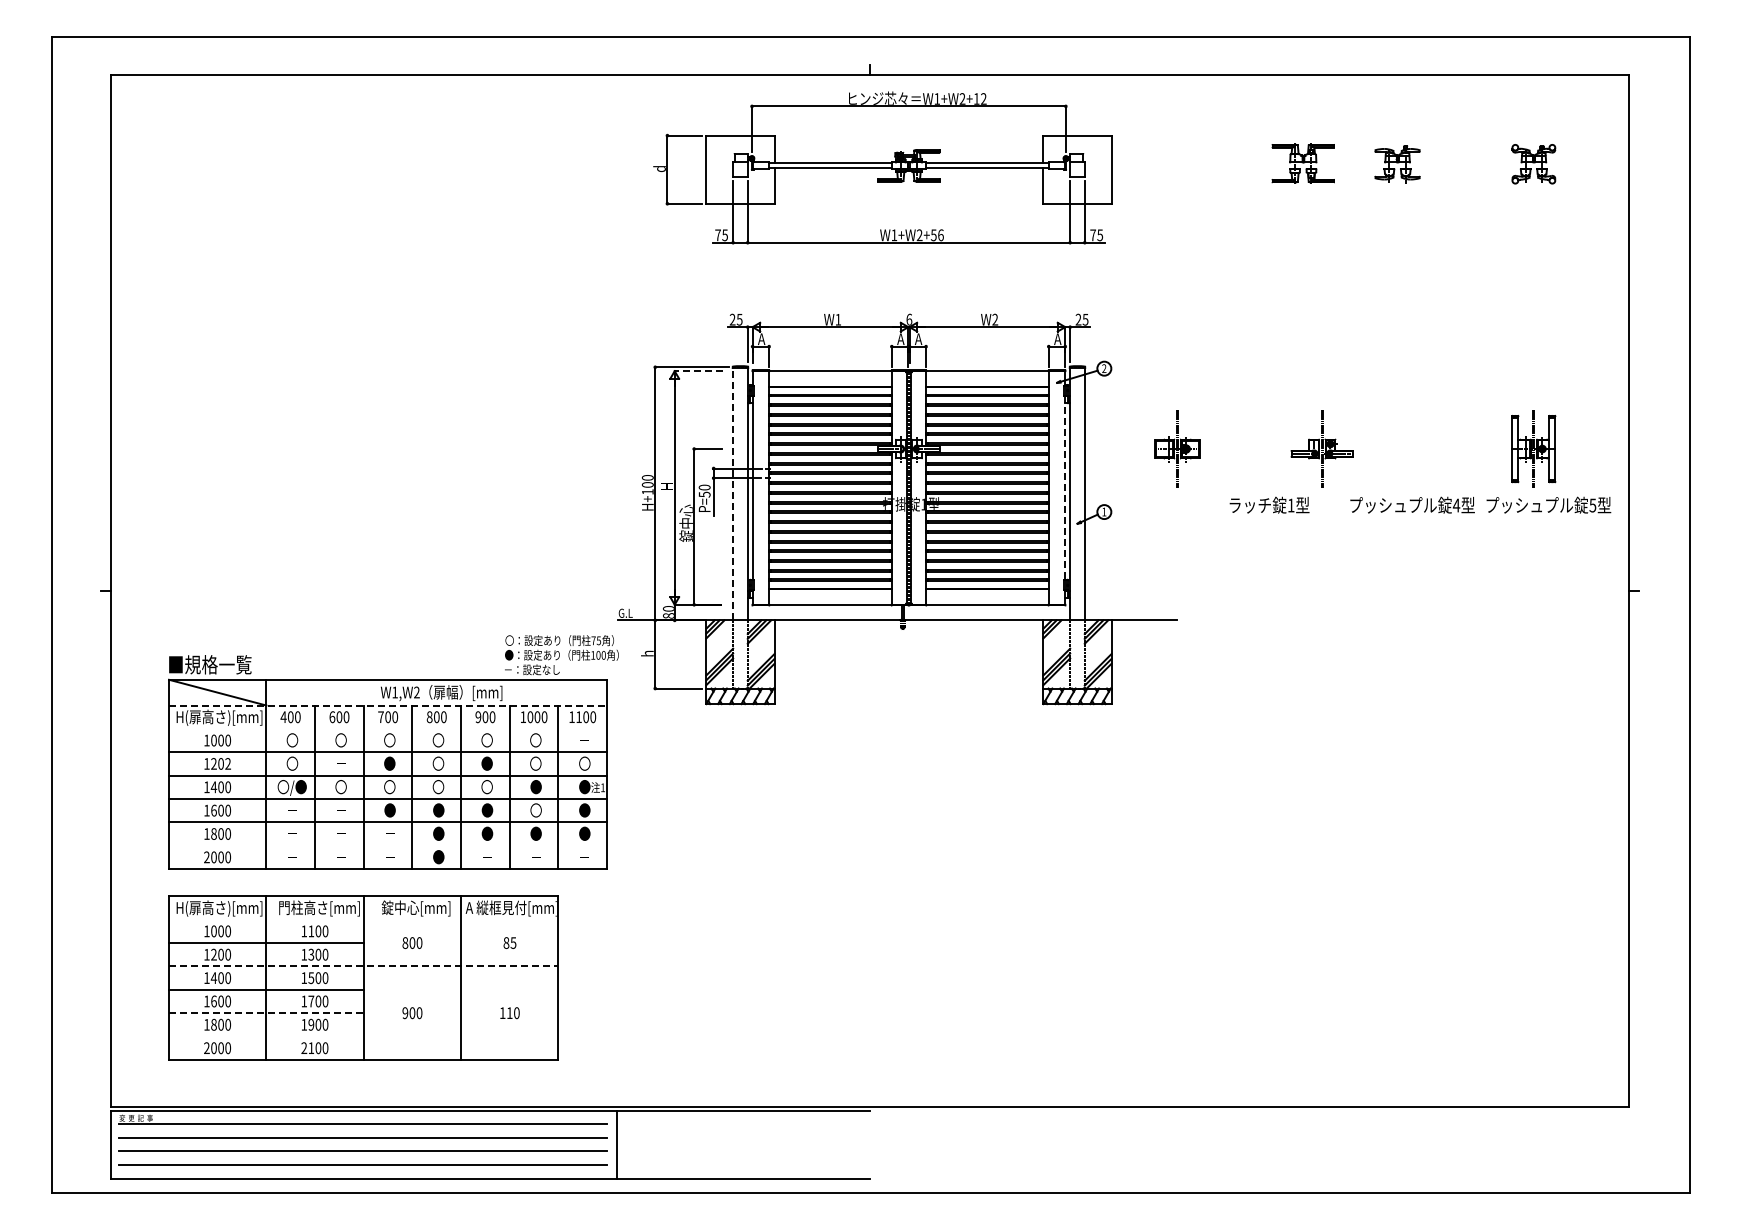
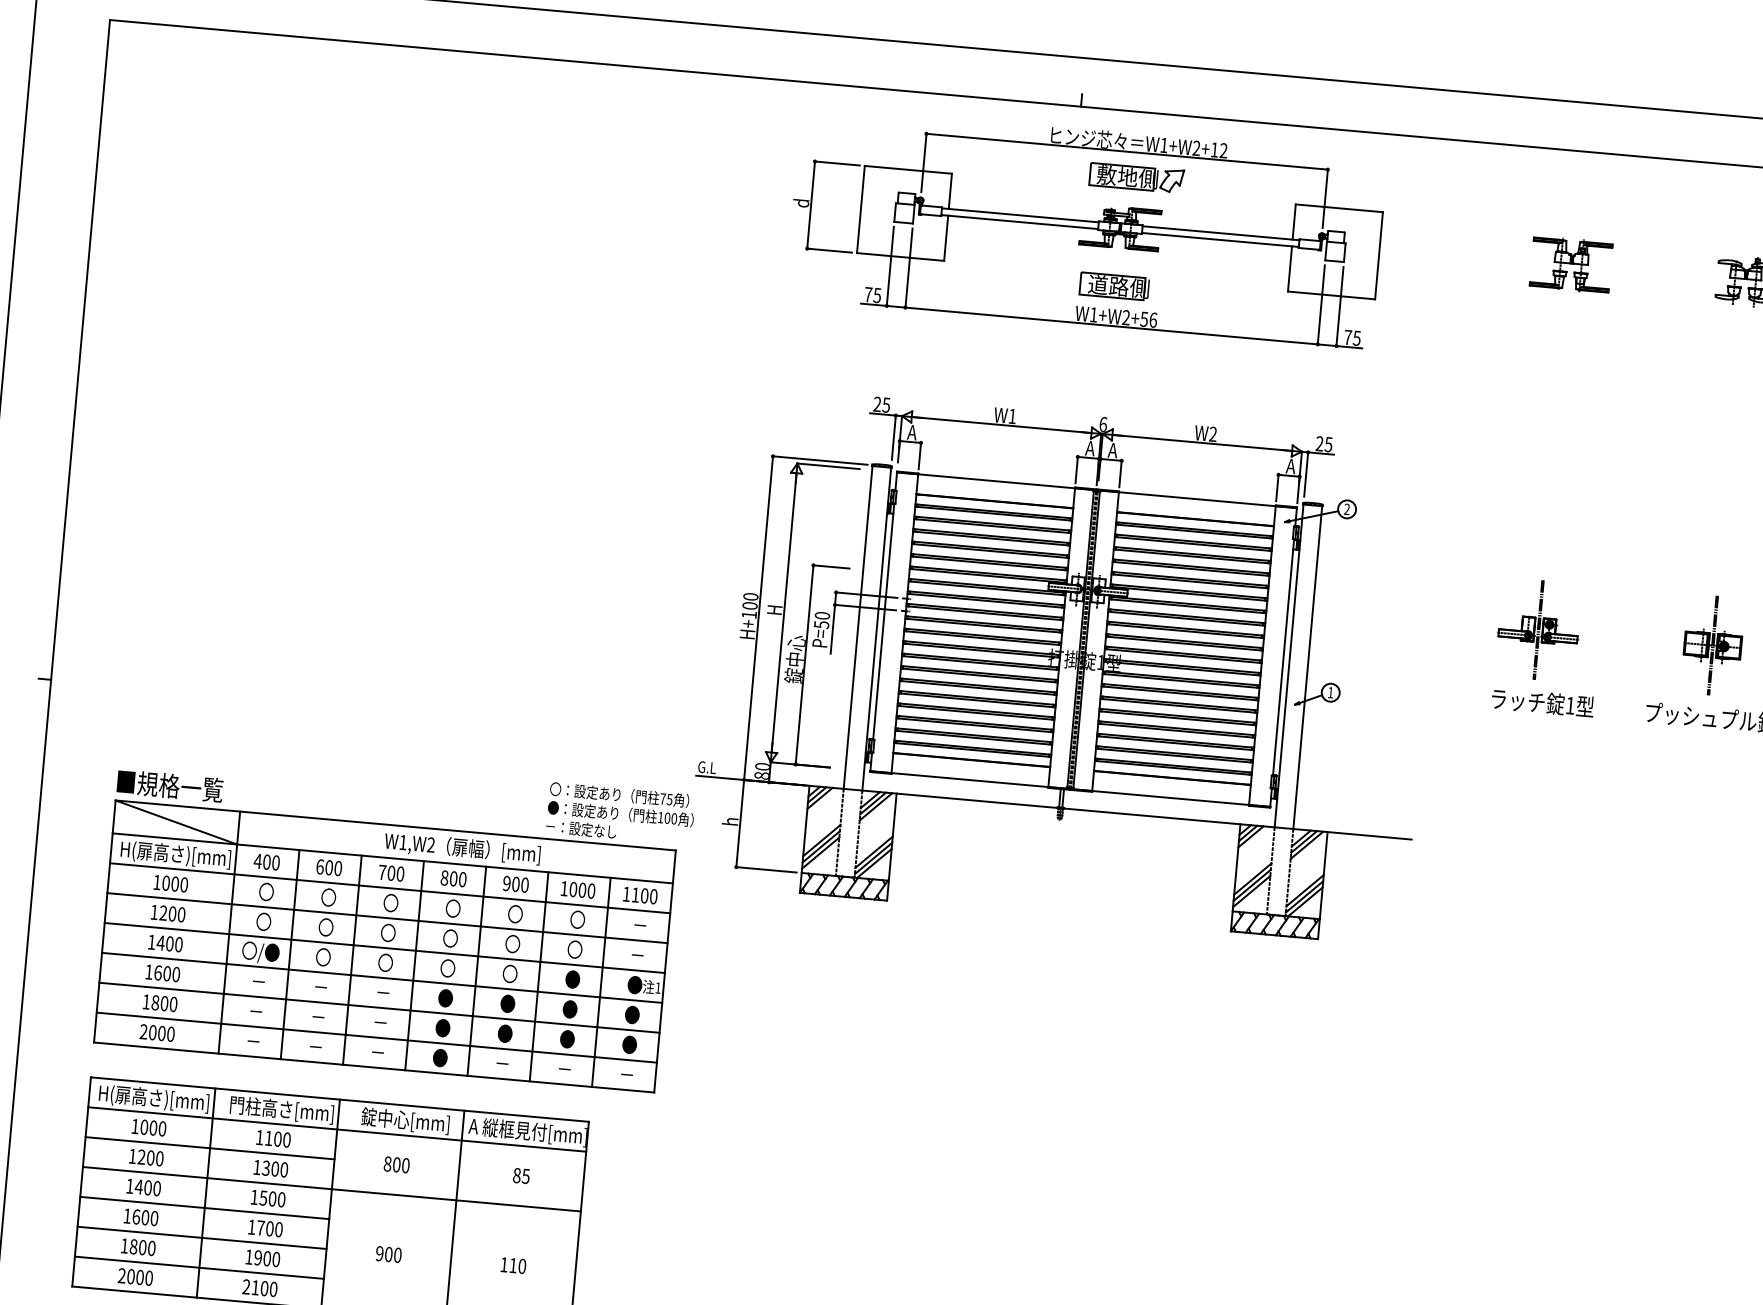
part: (918, 125) -> (1137, 177), added
part: (1302, 163) -> (1570, 264), moved
part: (908, 211) -> (1114, 286), added
line: (698, 371) -> (827, 466), dashed -> solid
part: (1177, 448) -> (1712, 644), moved
part: (1321, 448) -> (1537, 629), moved
line: (1065, 488) -> (1283, 658), dashed -> solid
line: (733, 493) -> (858, 626), dashed -> solid
line: (388, 705) -> (393, 858), dashed -> solid
line: (388, 728) -> (390, 887), added
text: (228, 763) -> (182, 914), 1202 -> 1200
text: (340, 763) -> (325, 927), － -> 〇
text: (389, 763) -> (387, 932), ● -> 〇
text: (486, 763) -> (511, 943), ● -> 〇
text: (584, 763) -> (637, 954), 〇 -> －
text: (389, 810) -> (382, 992), ● -> －
text: (535, 810) -> (569, 1009), 〇 -> ●
line: (388, 845) -> (377, 1037), added
line: (363, 919) -> (336, 1129), added
line: (363, 966) -> (331, 1189), dashed -> solid
line: (266, 1013) -> (202, 1238), dashed -> solid
line: (266, 1036) -> (199, 1267), added

